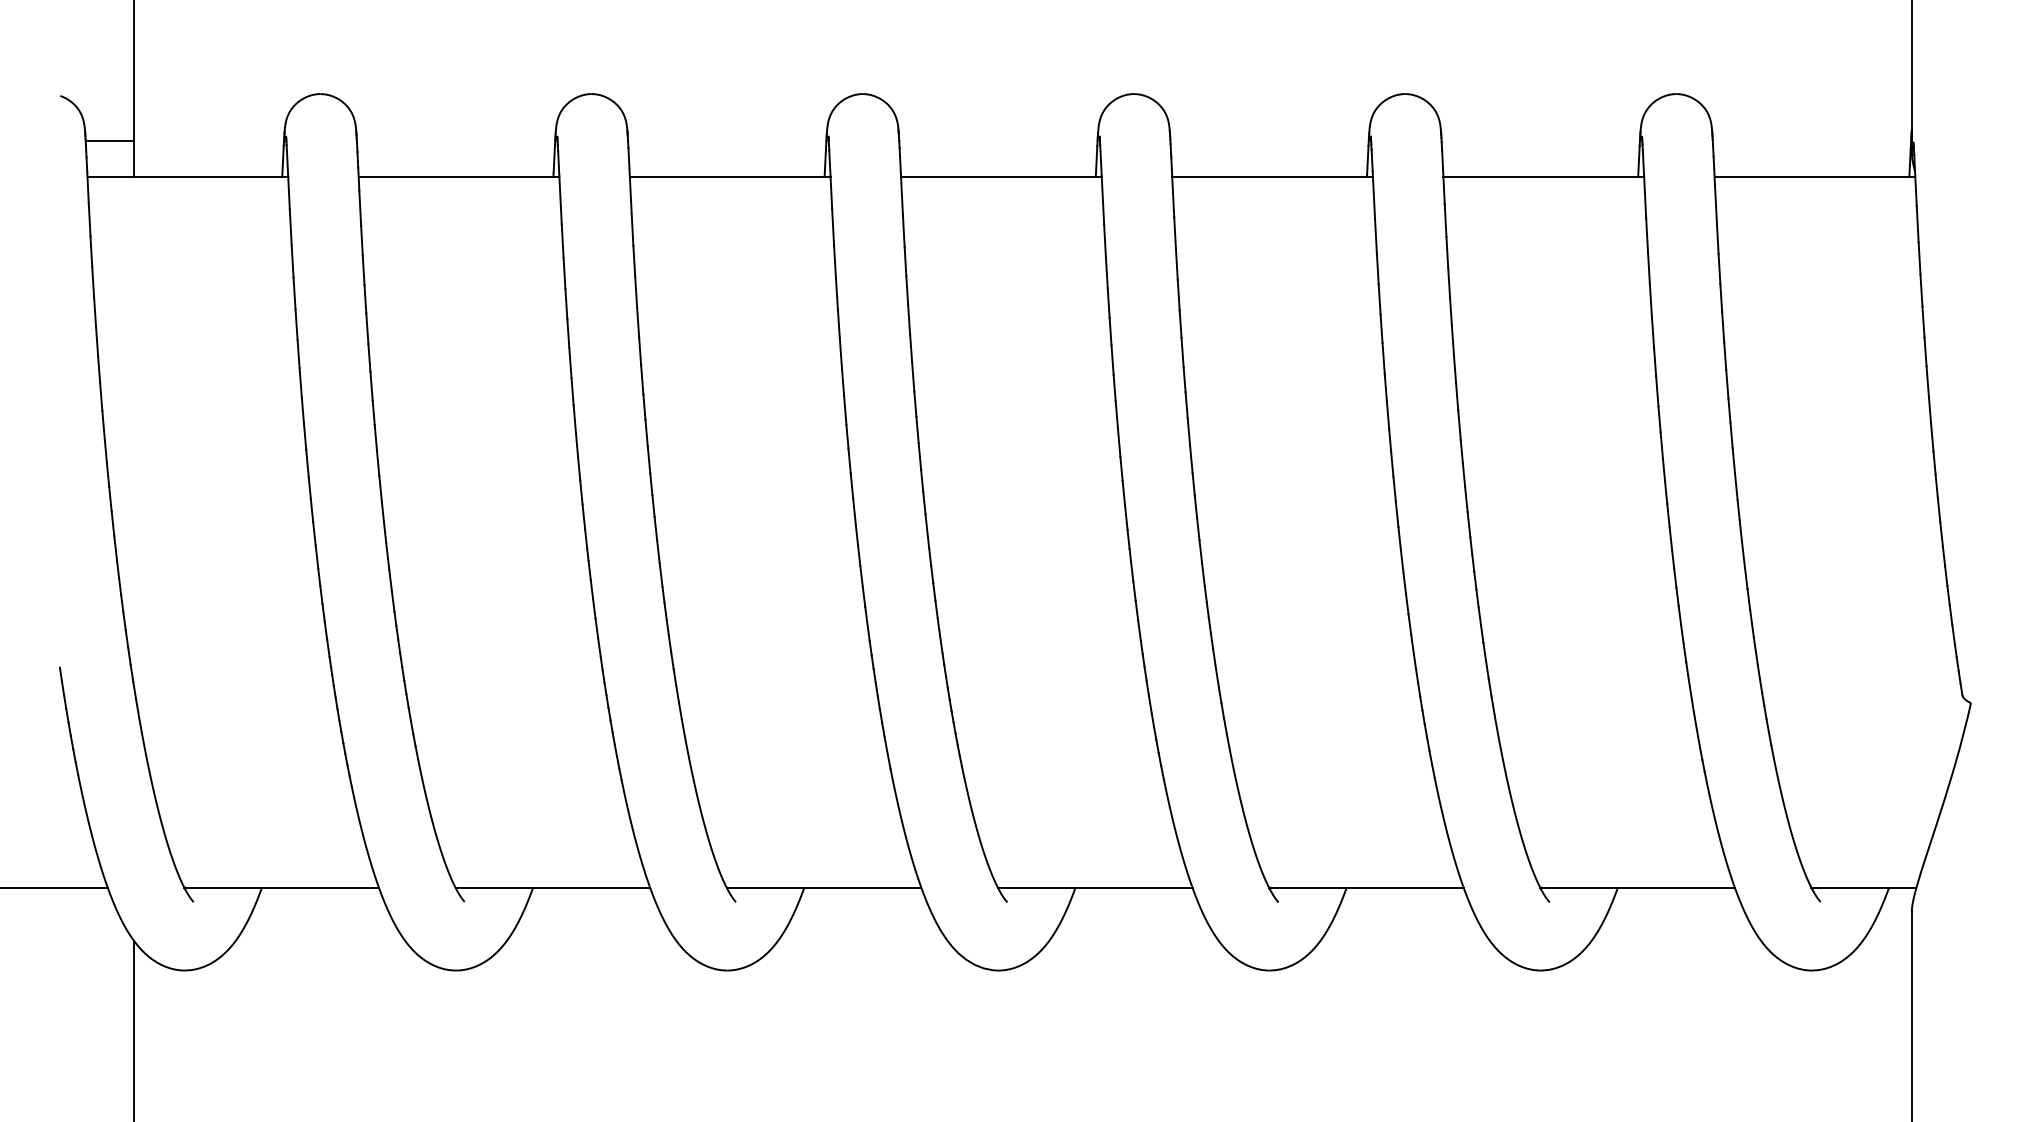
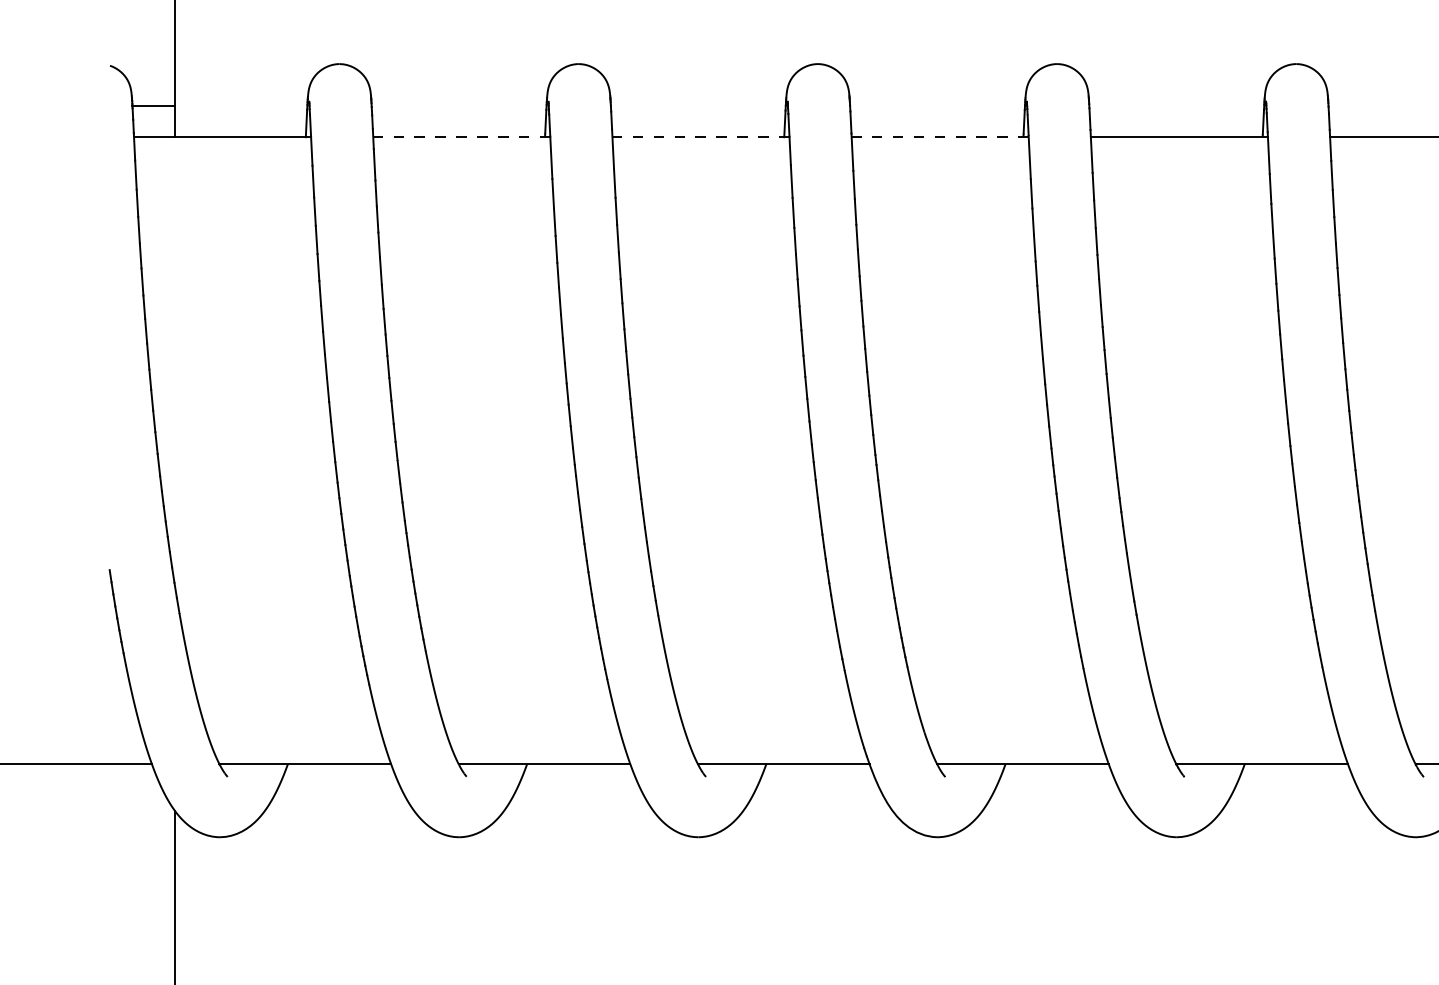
line: (458, 176) -> (461, 136), solid -> dashed
line: (729, 176) -> (700, 136), solid -> dashed
line: (1000, 176) -> (939, 136), solid -> dashed

